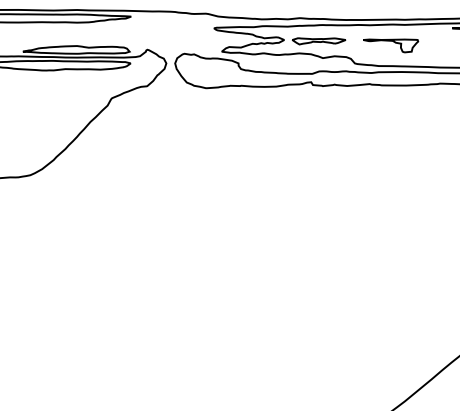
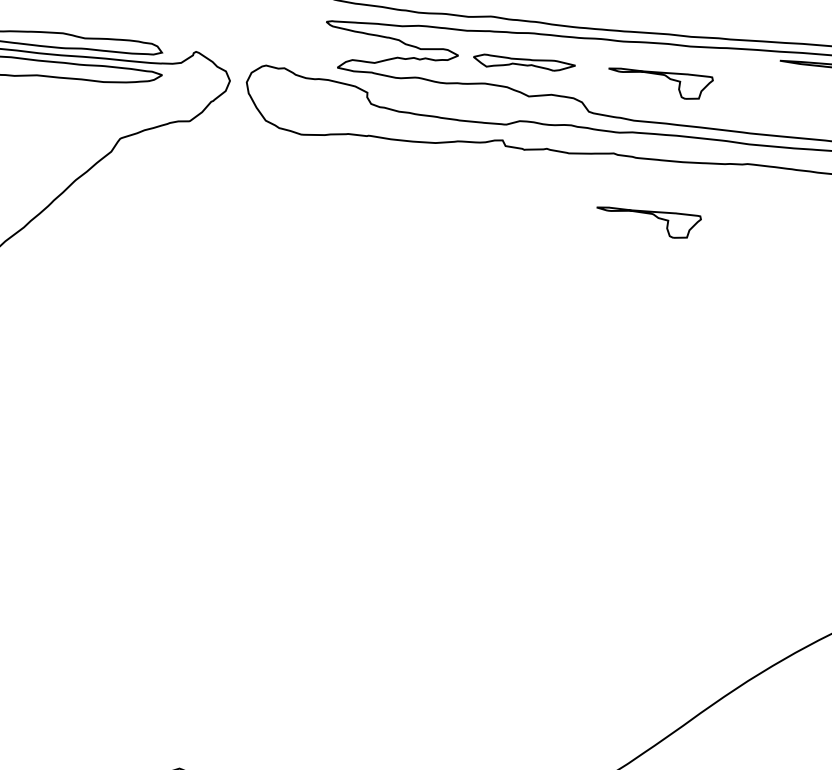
part: (391, 118) -> (649, 222), added

